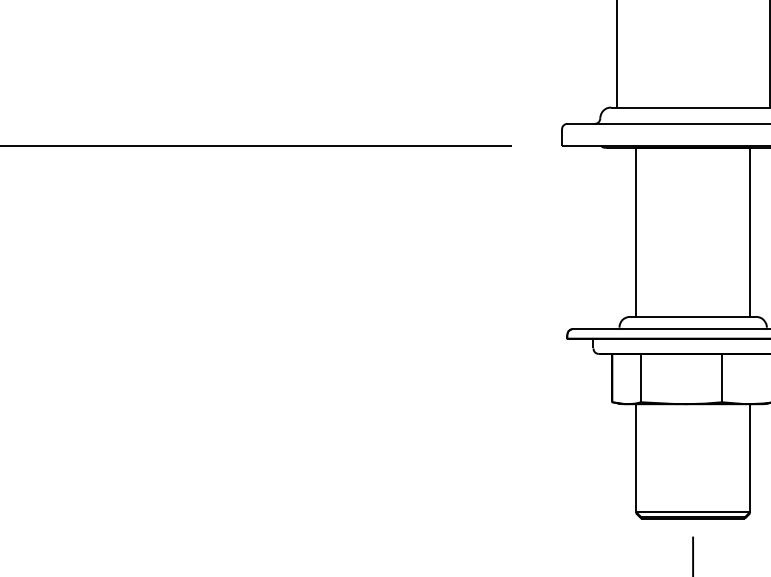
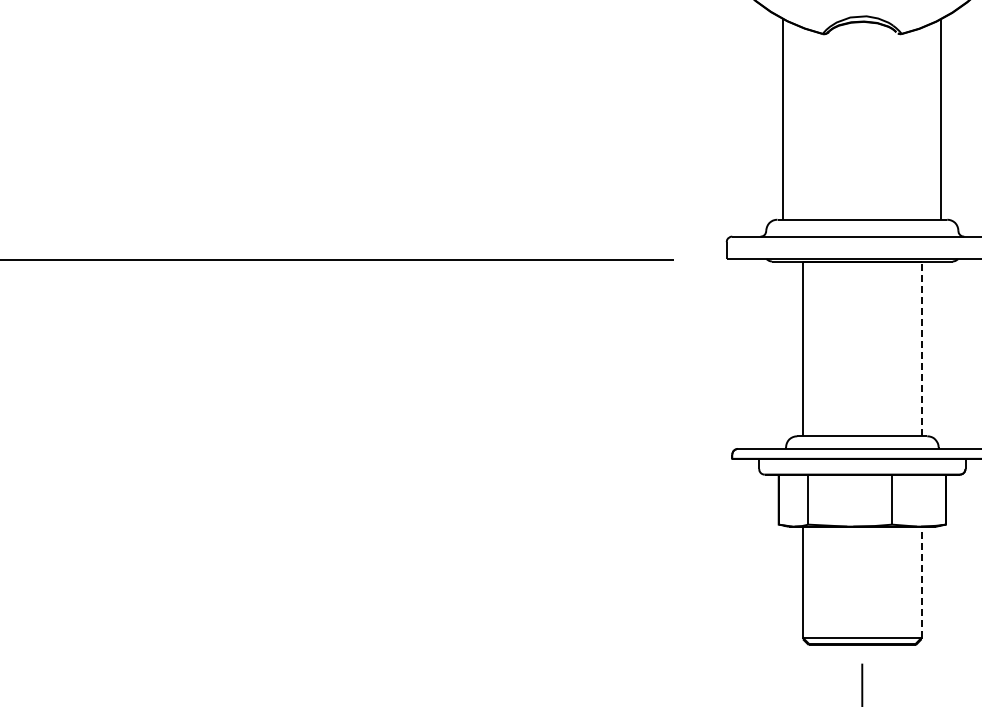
line: (750, 232) -> (921, 348), solid -> dashed
line: (750, 458) -> (921, 582), solid -> dashed

